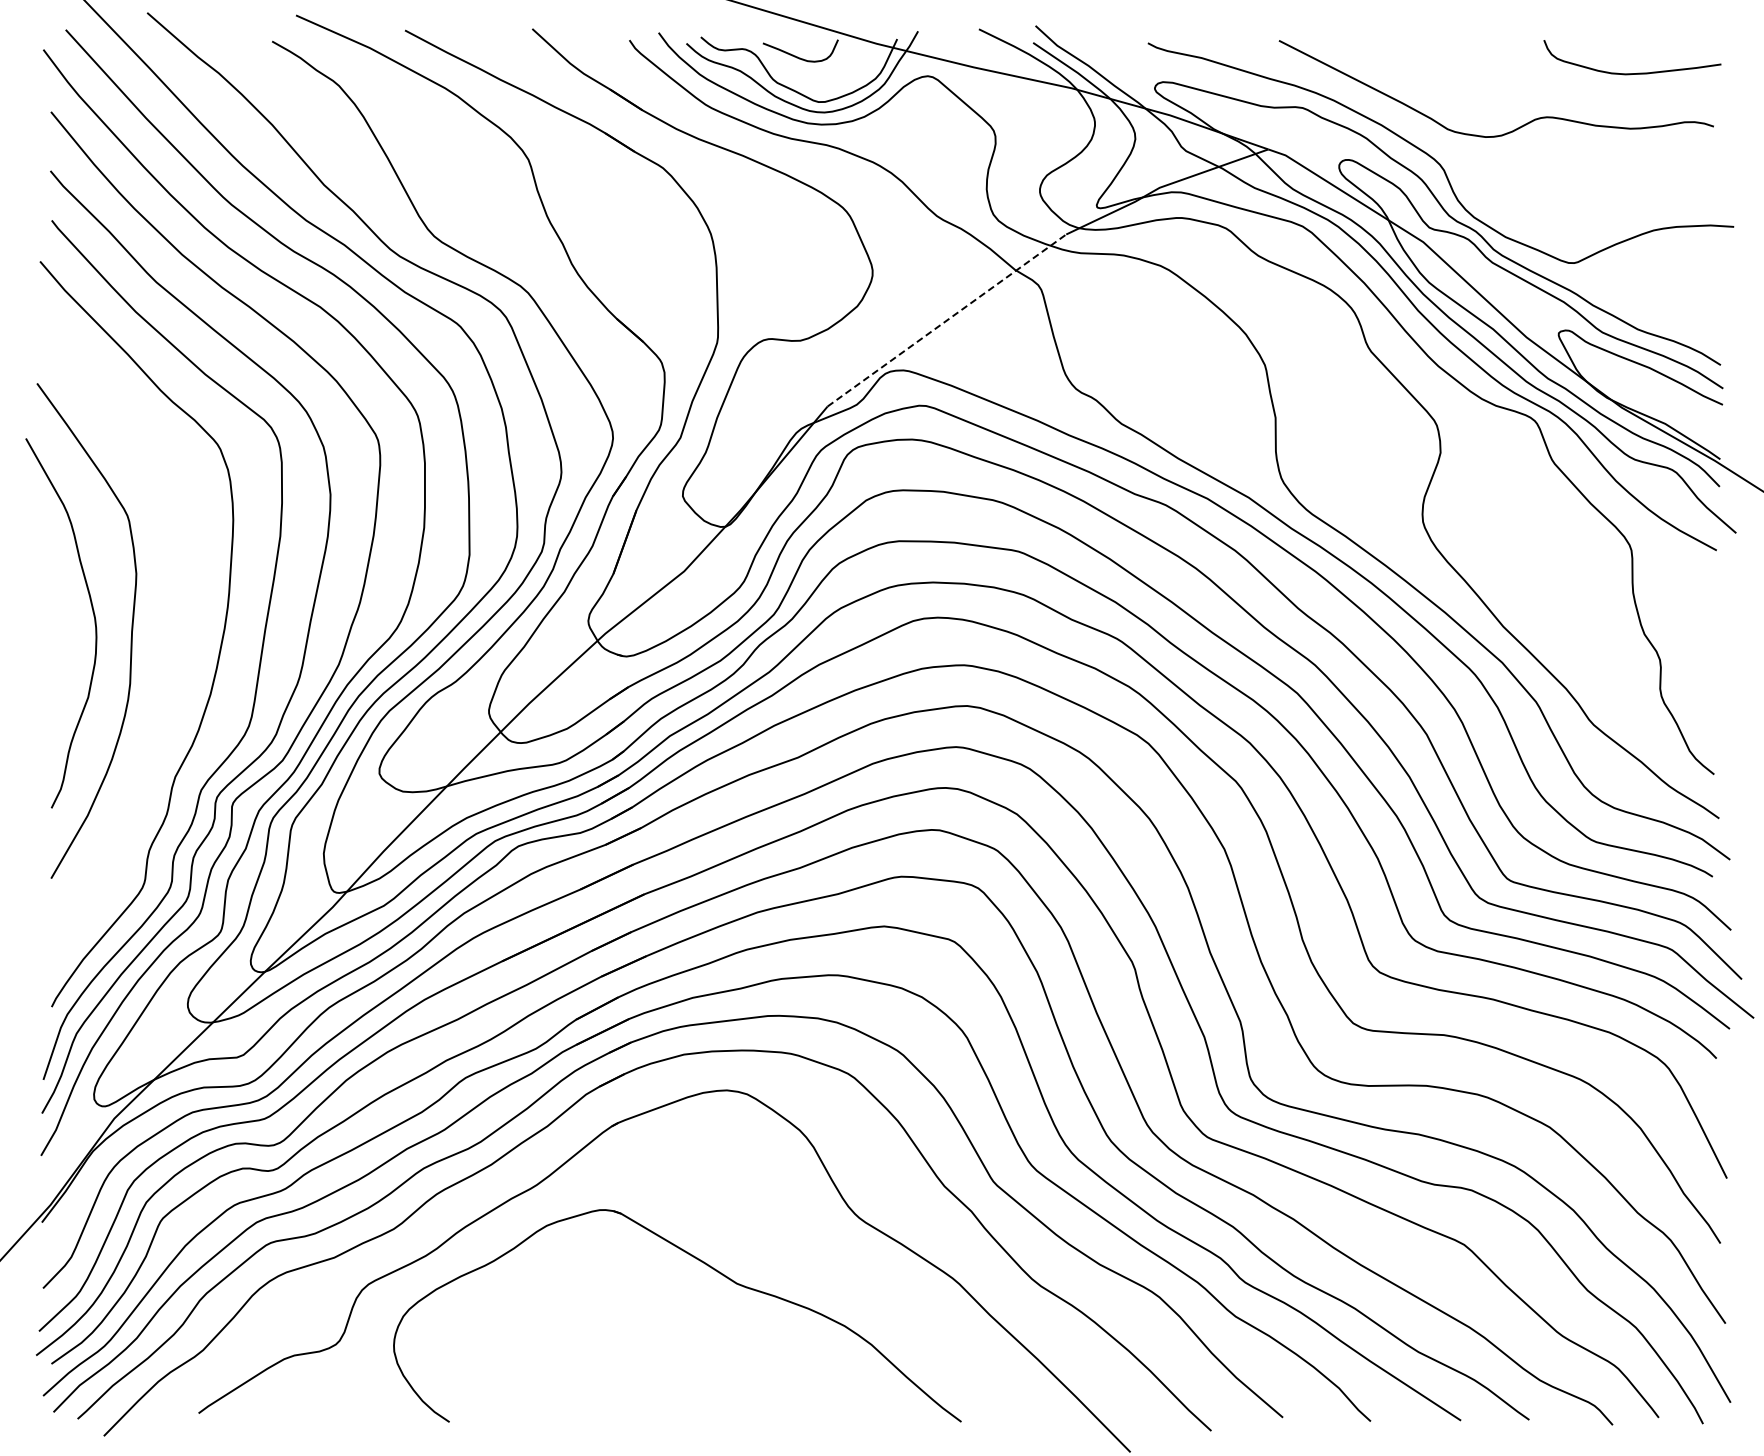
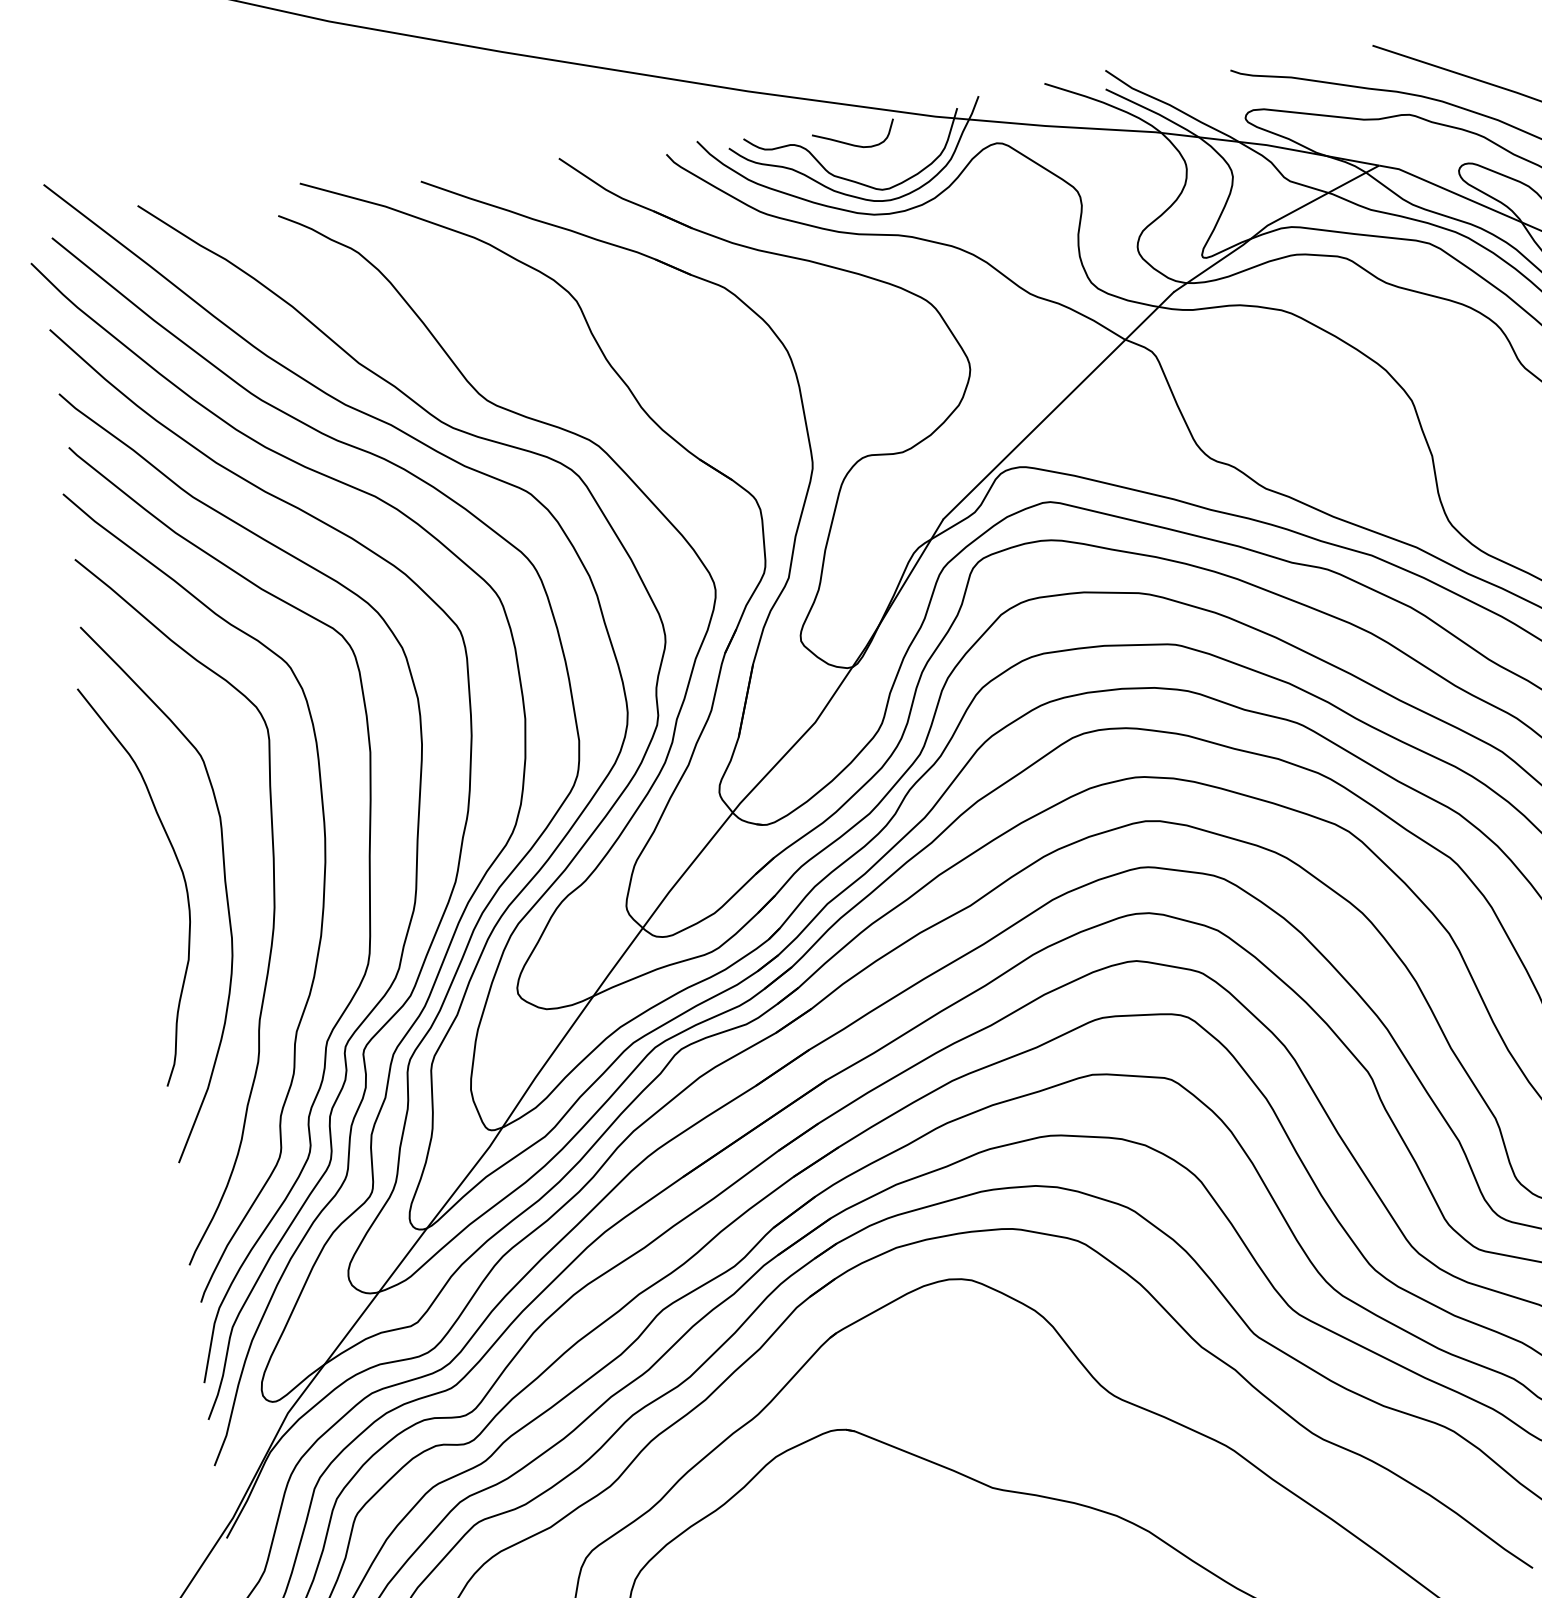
line: (947, 320) -> (1059, 405), dashed -> solid
curve: (172, 654) -> (273, 898), added

